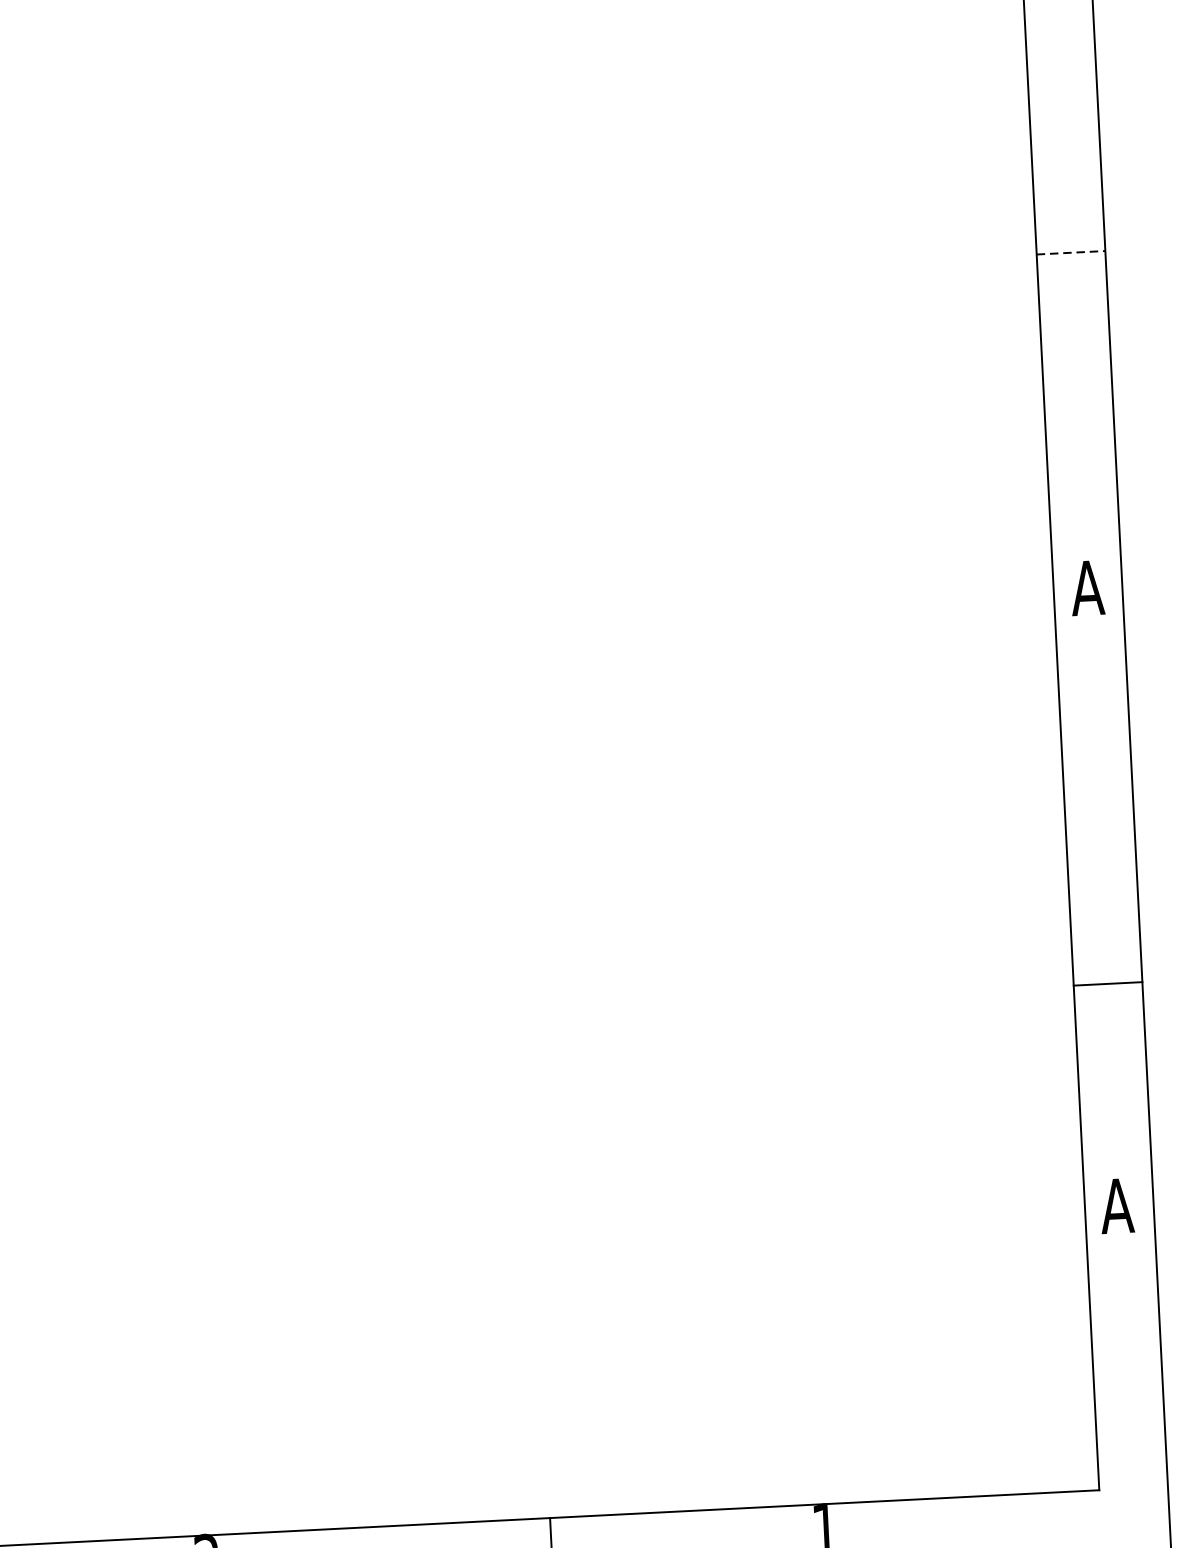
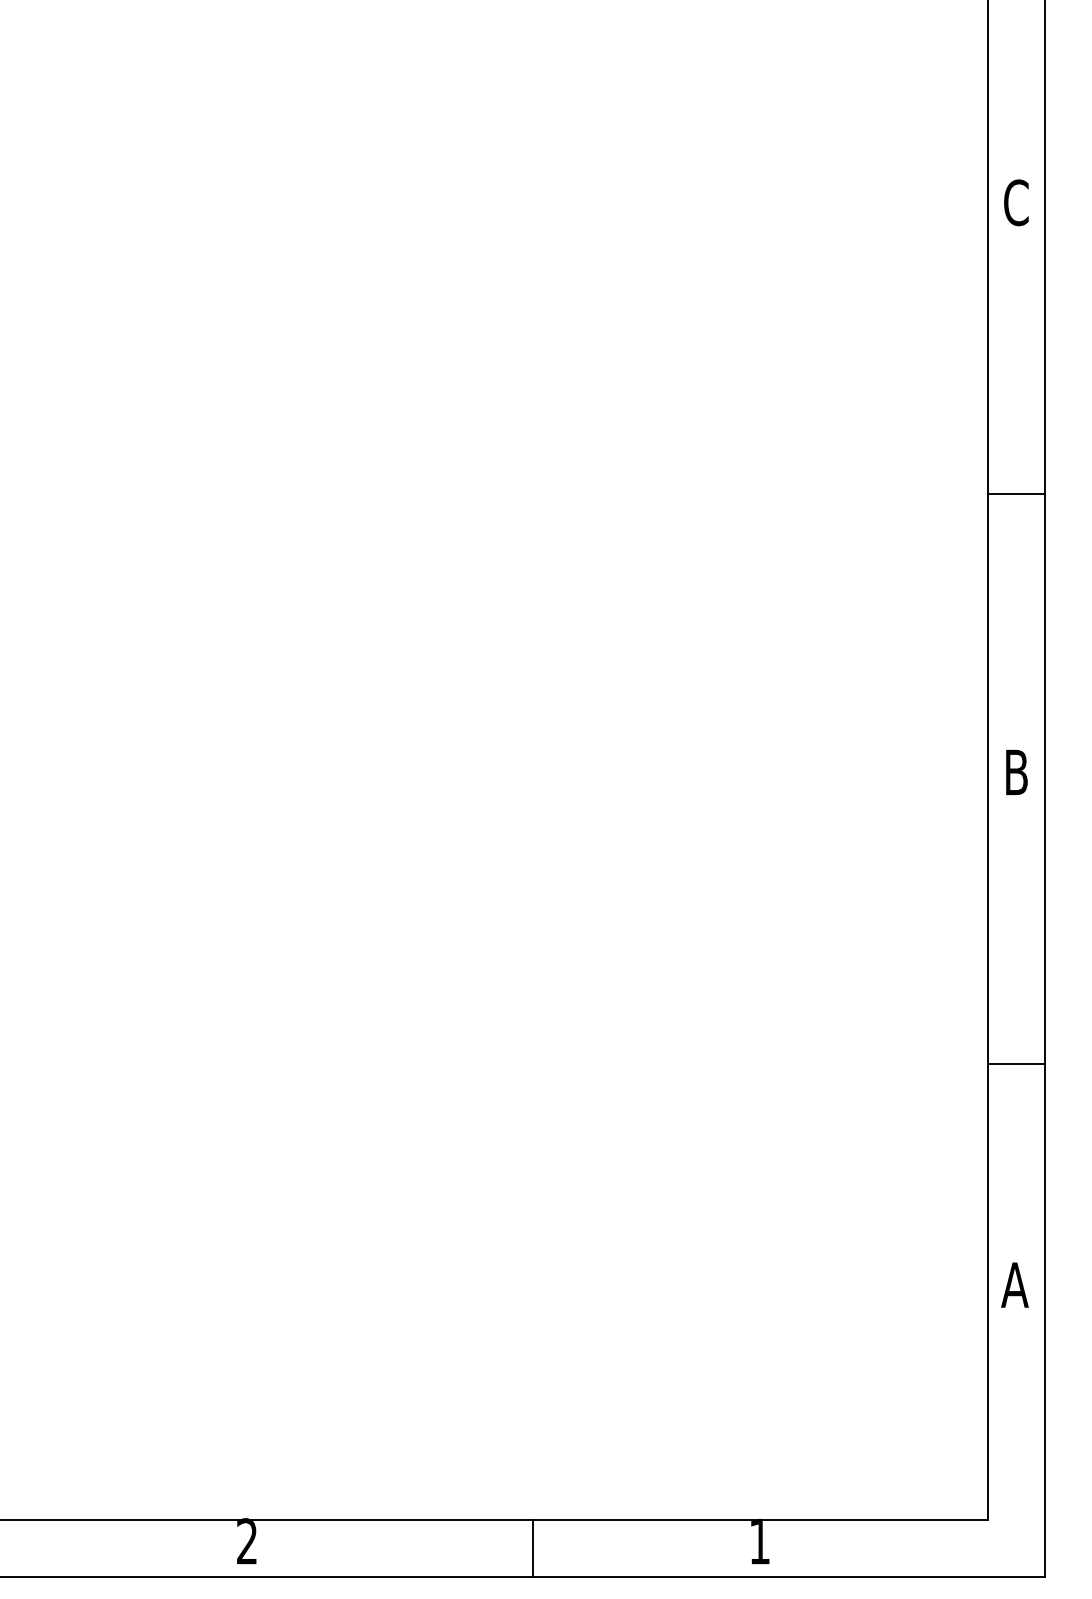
line: (1071, 253) -> (1017, 494), dashed -> solid
text: (1087, 586) -> (1016, 771), A -> B
line: (1107, 983) -> (1016, 1063), moved

